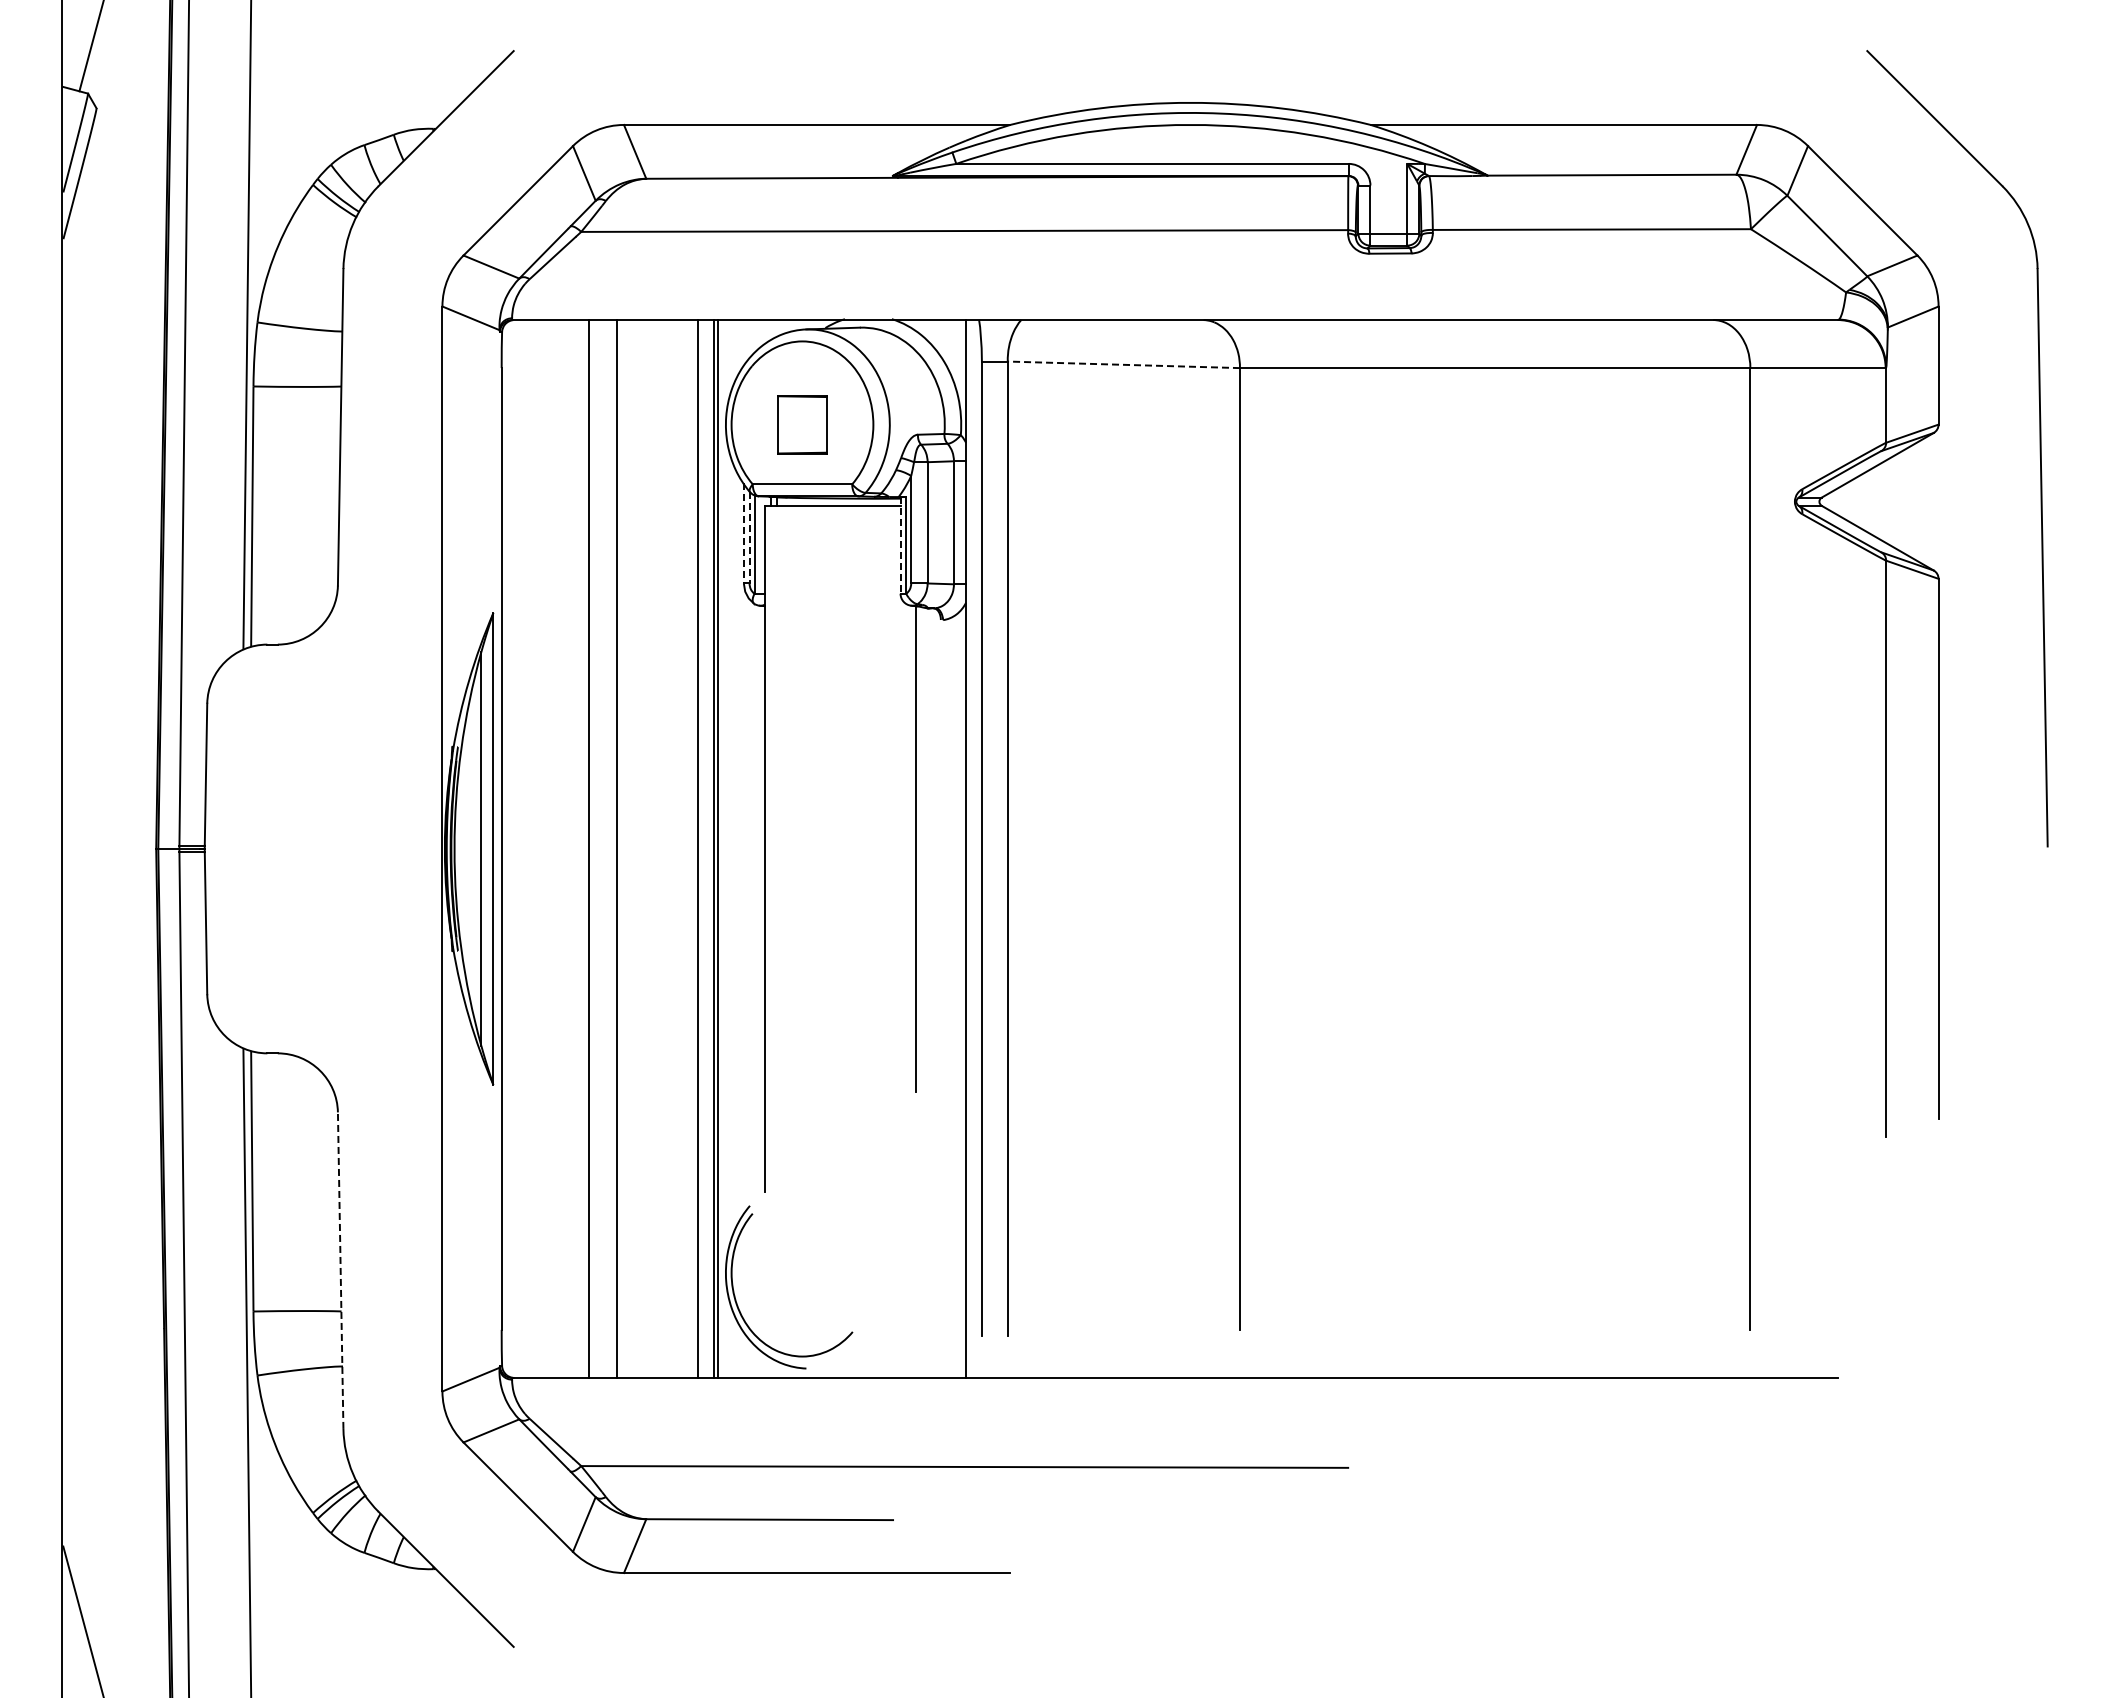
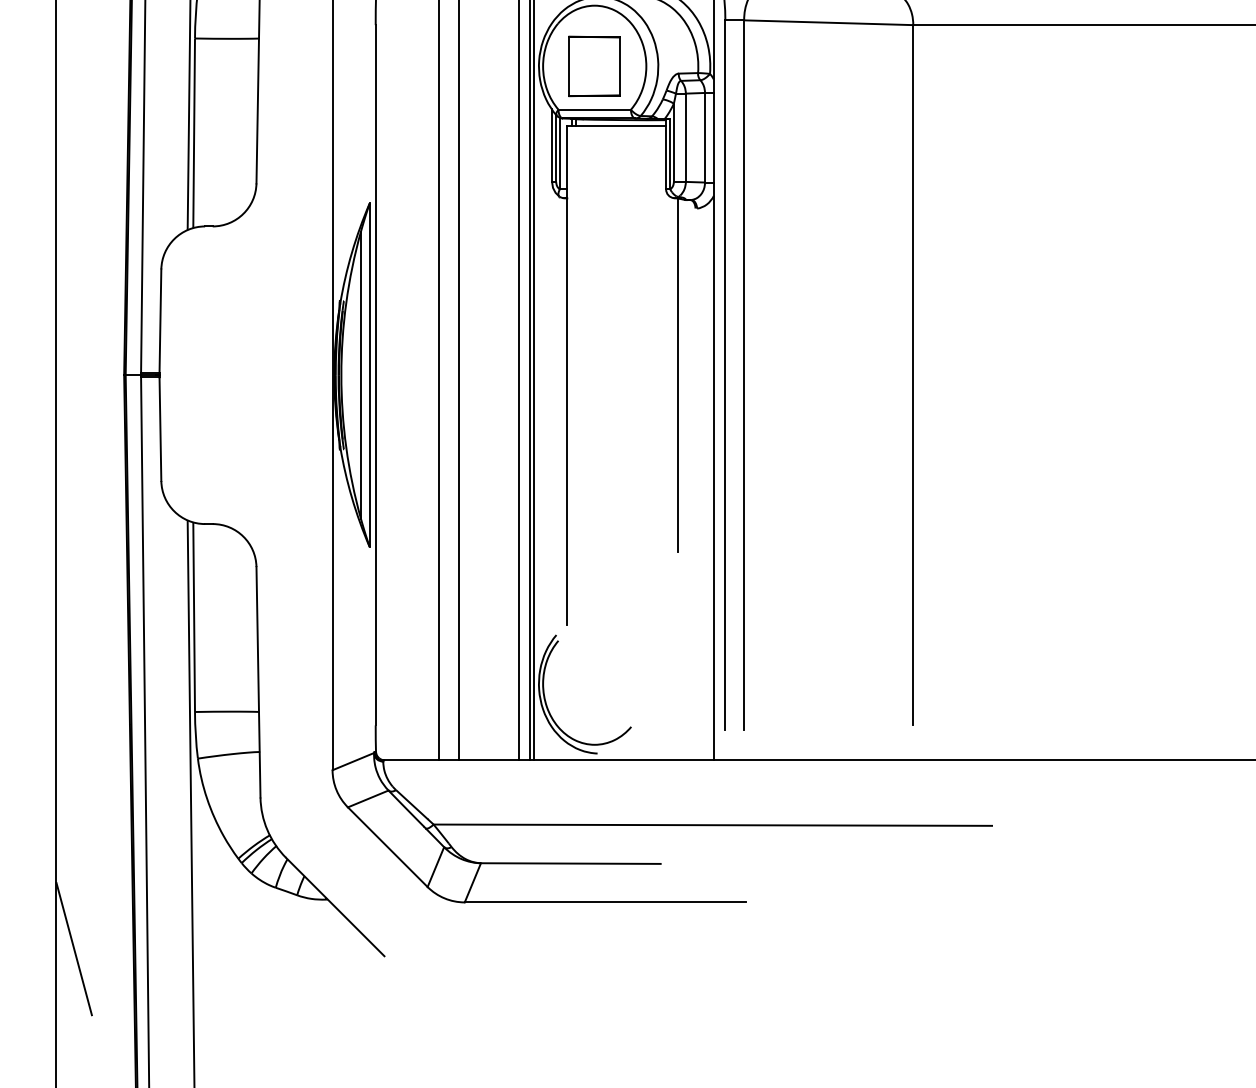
line: (1123, 364) -> (828, 22), dashed -> solid
part: (802, 424) -> (594, 66), size x1.43
line: (743, 533) -> (551, 145), dashed -> solid
line: (749, 537) -> (556, 148), dashed -> solid
line: (900, 545) -> (666, 154), dashed -> solid
line: (340, 1270) -> (258, 682), dashed -> solid

